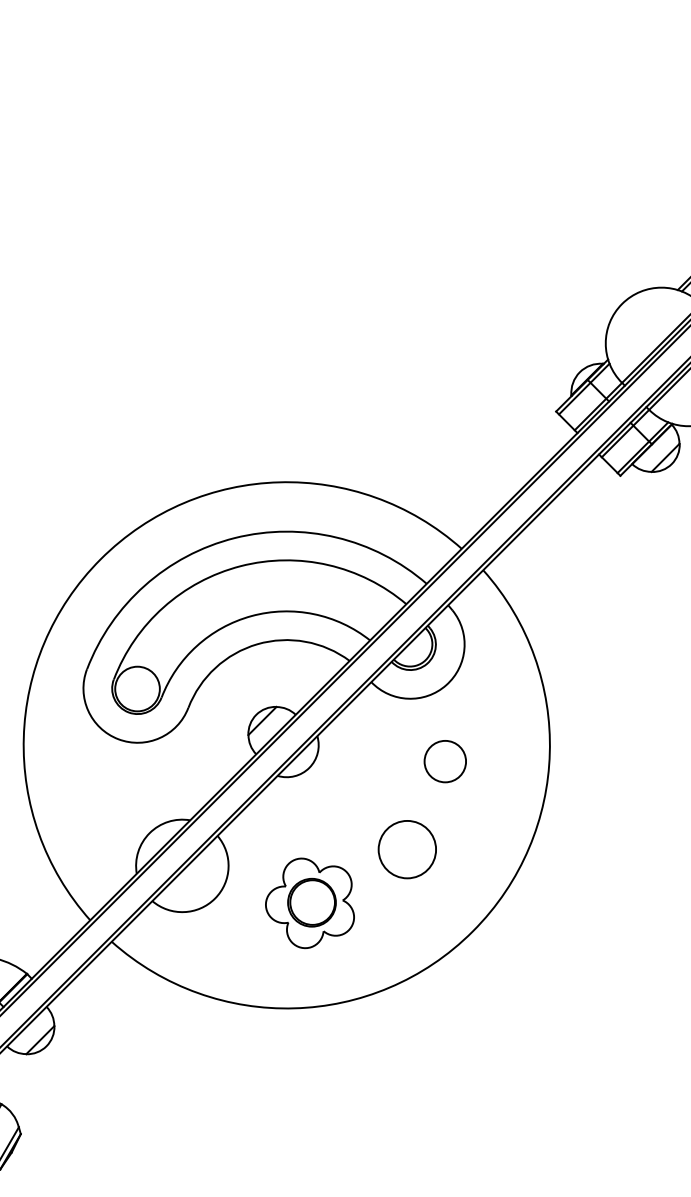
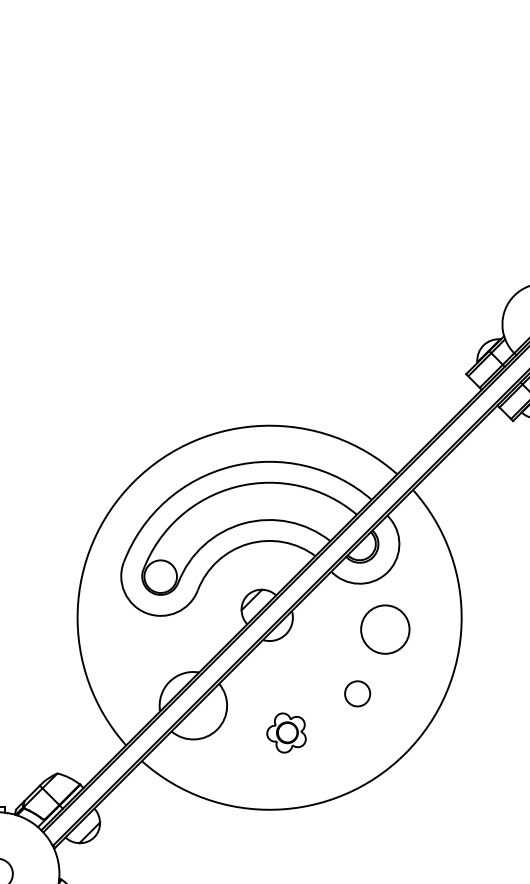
circle: (445, 761) -> (385, 629), size x1.6
circle: (407, 849) -> (357, 693), size x0.6
part: (309, 902) -> (286, 732), size x0.6

